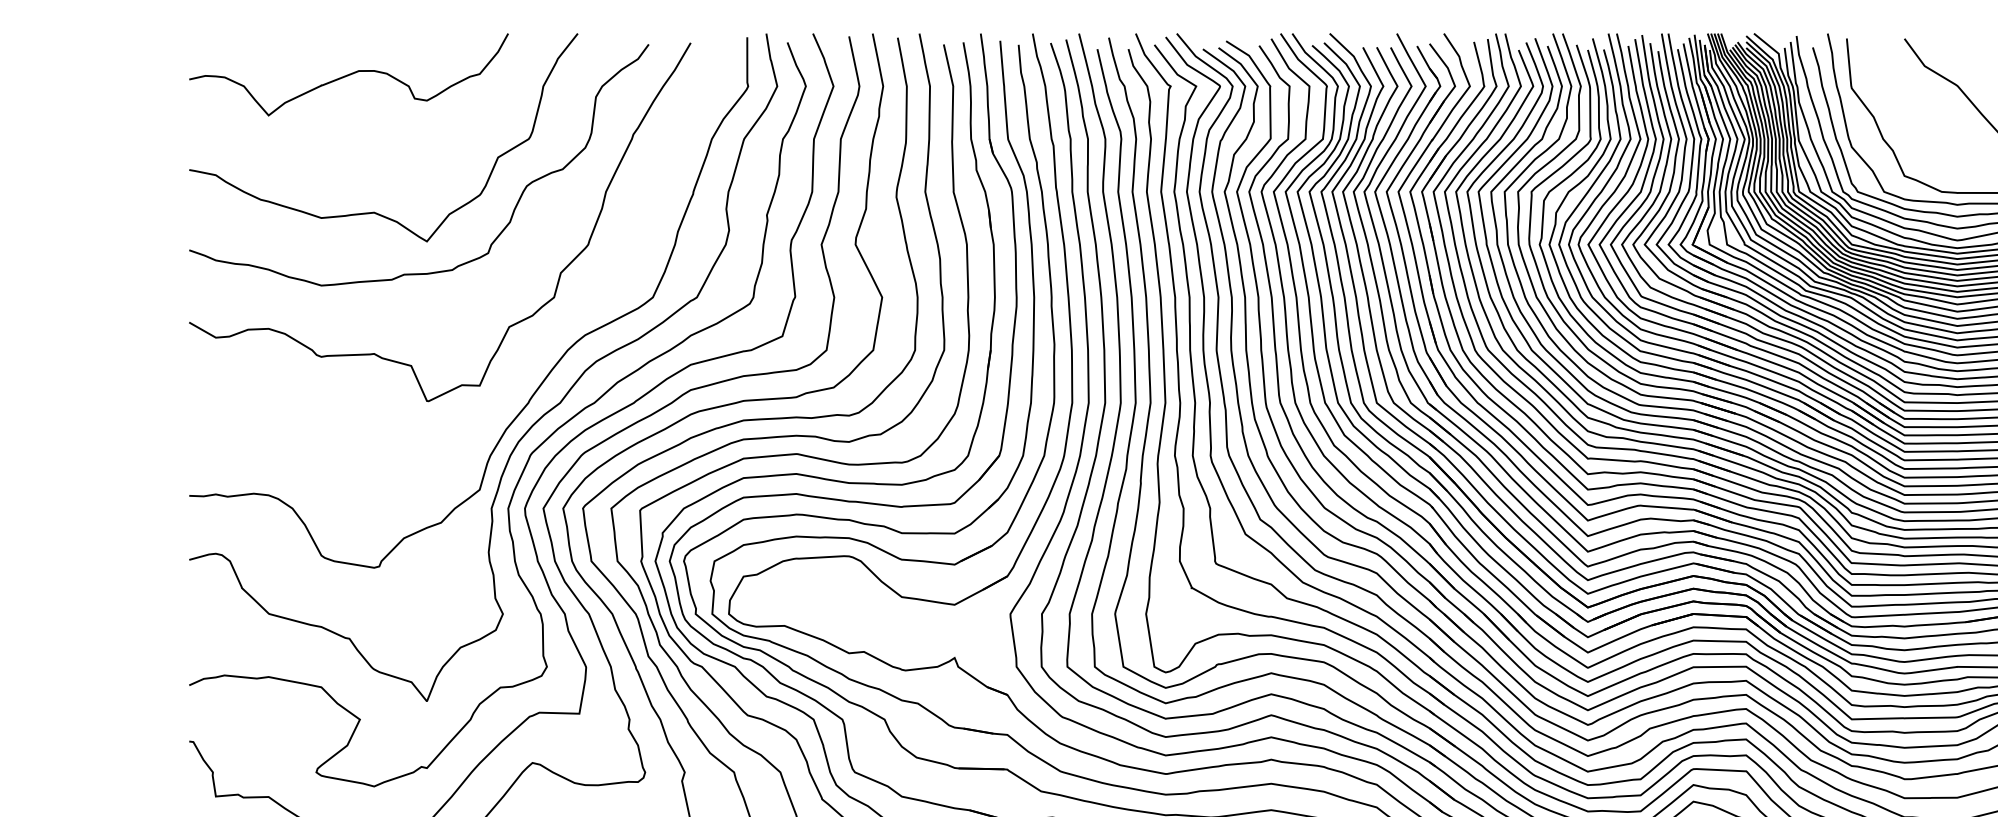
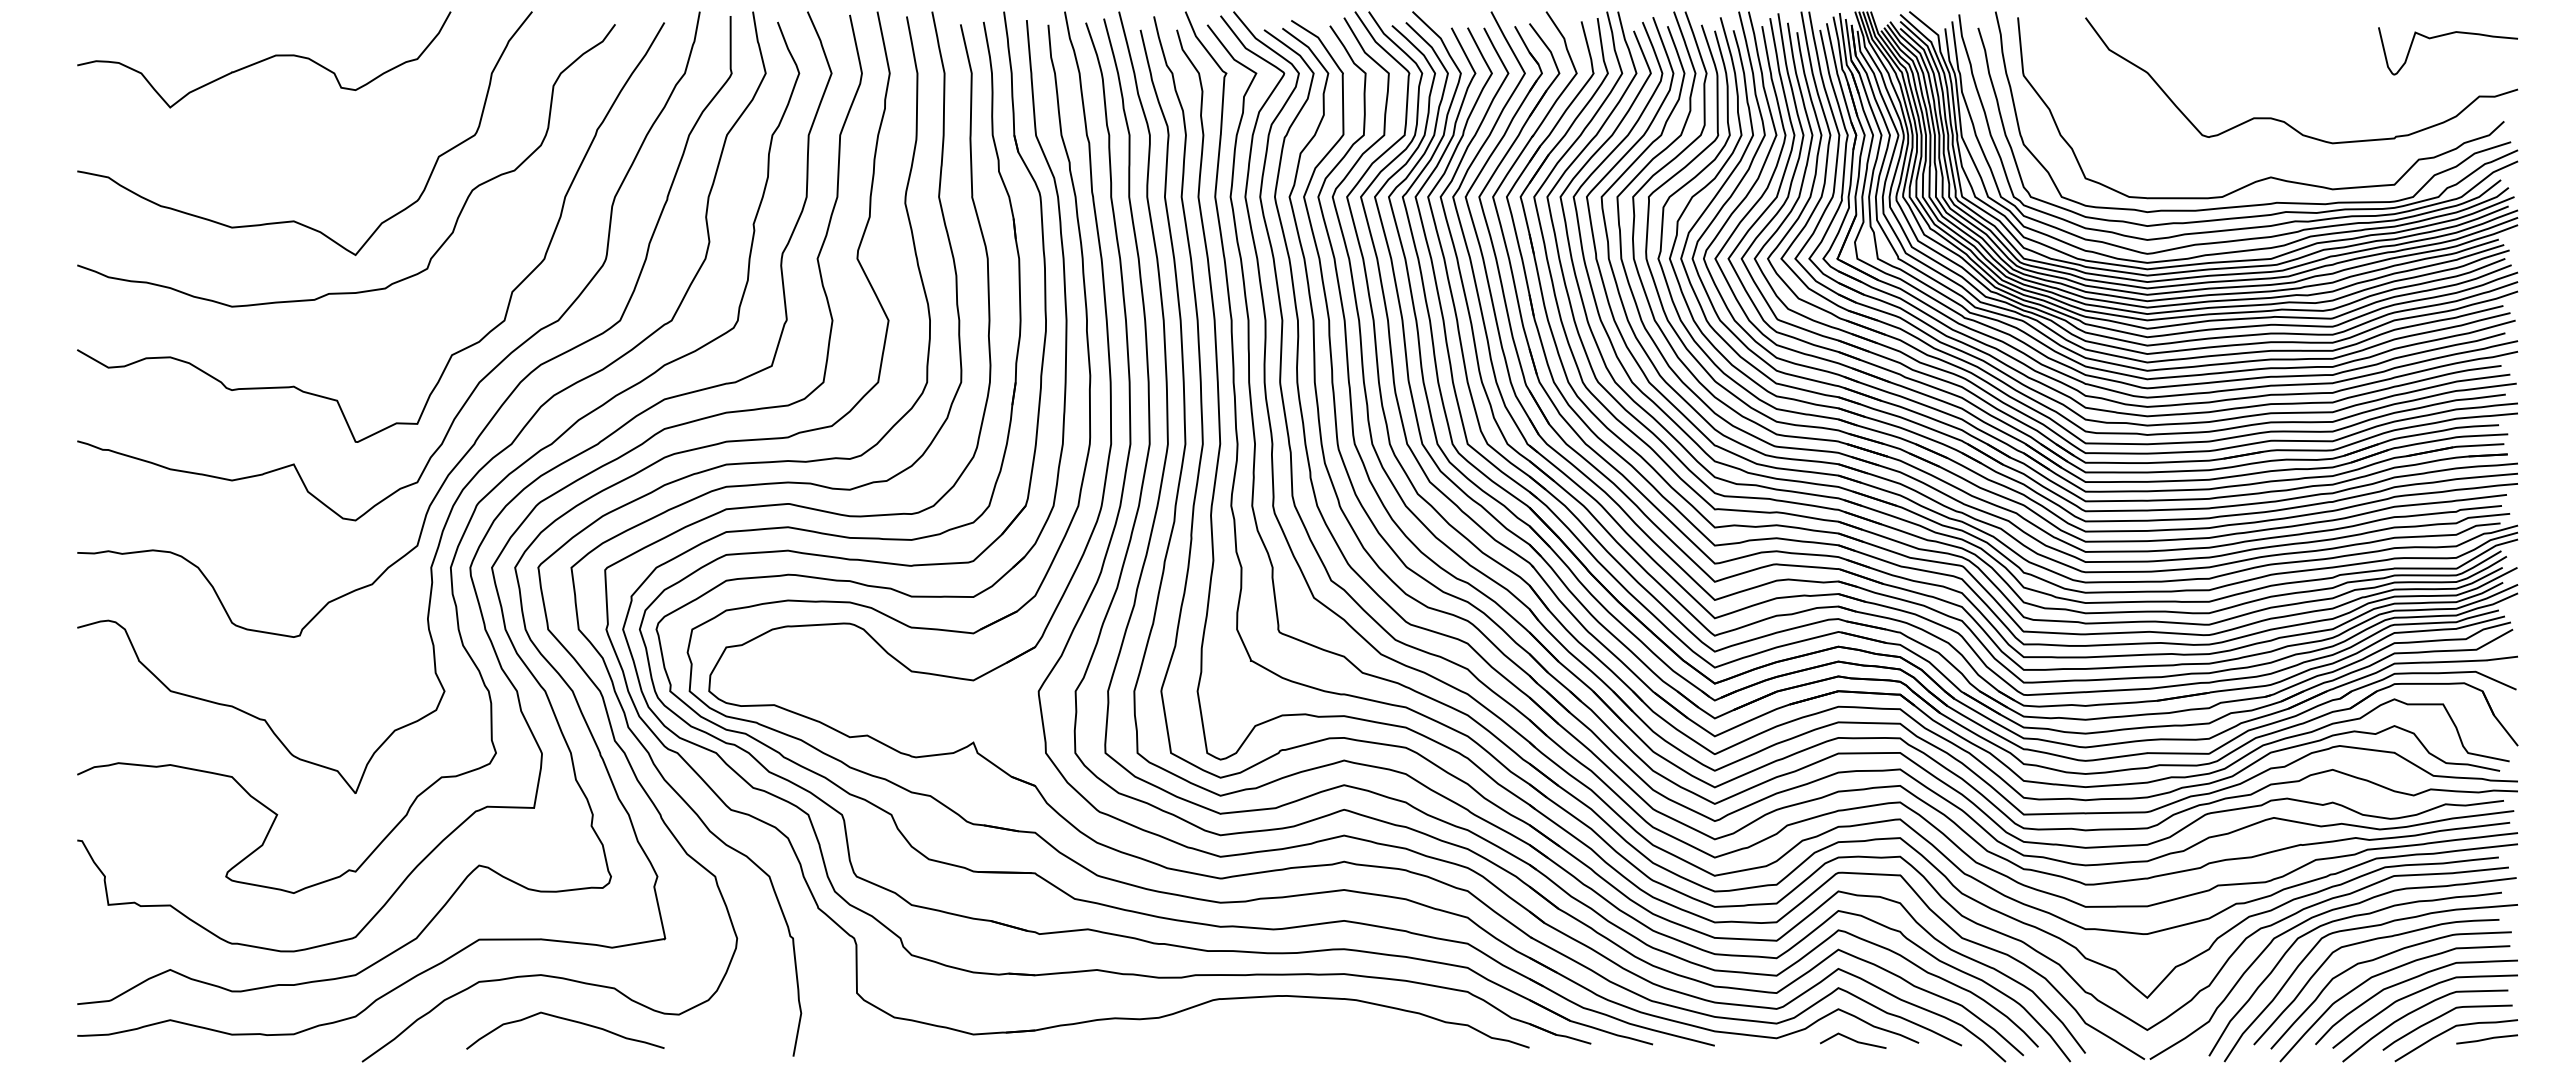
curve: (543, 339) -> (491, 369), added

